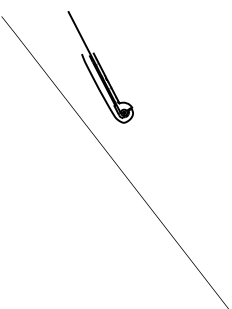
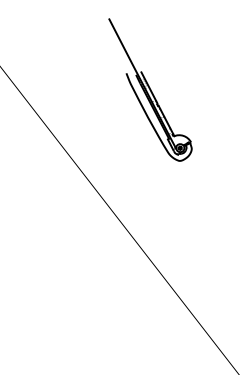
part: (100, 67) -> (150, 90), moved

